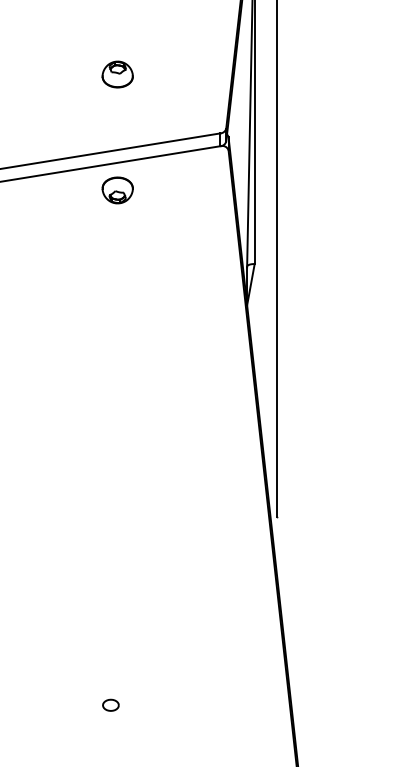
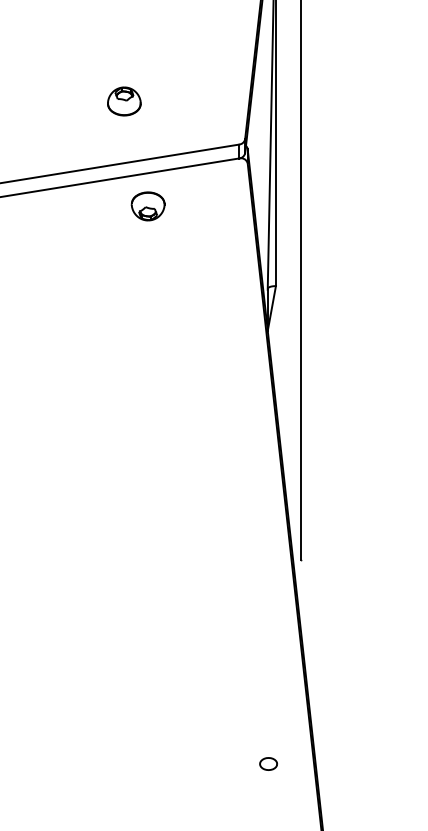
part: (117, 74) -> (124, 101), moved
part: (117, 190) -> (147, 206), moved
part: (110, 704) -> (268, 763), moved

